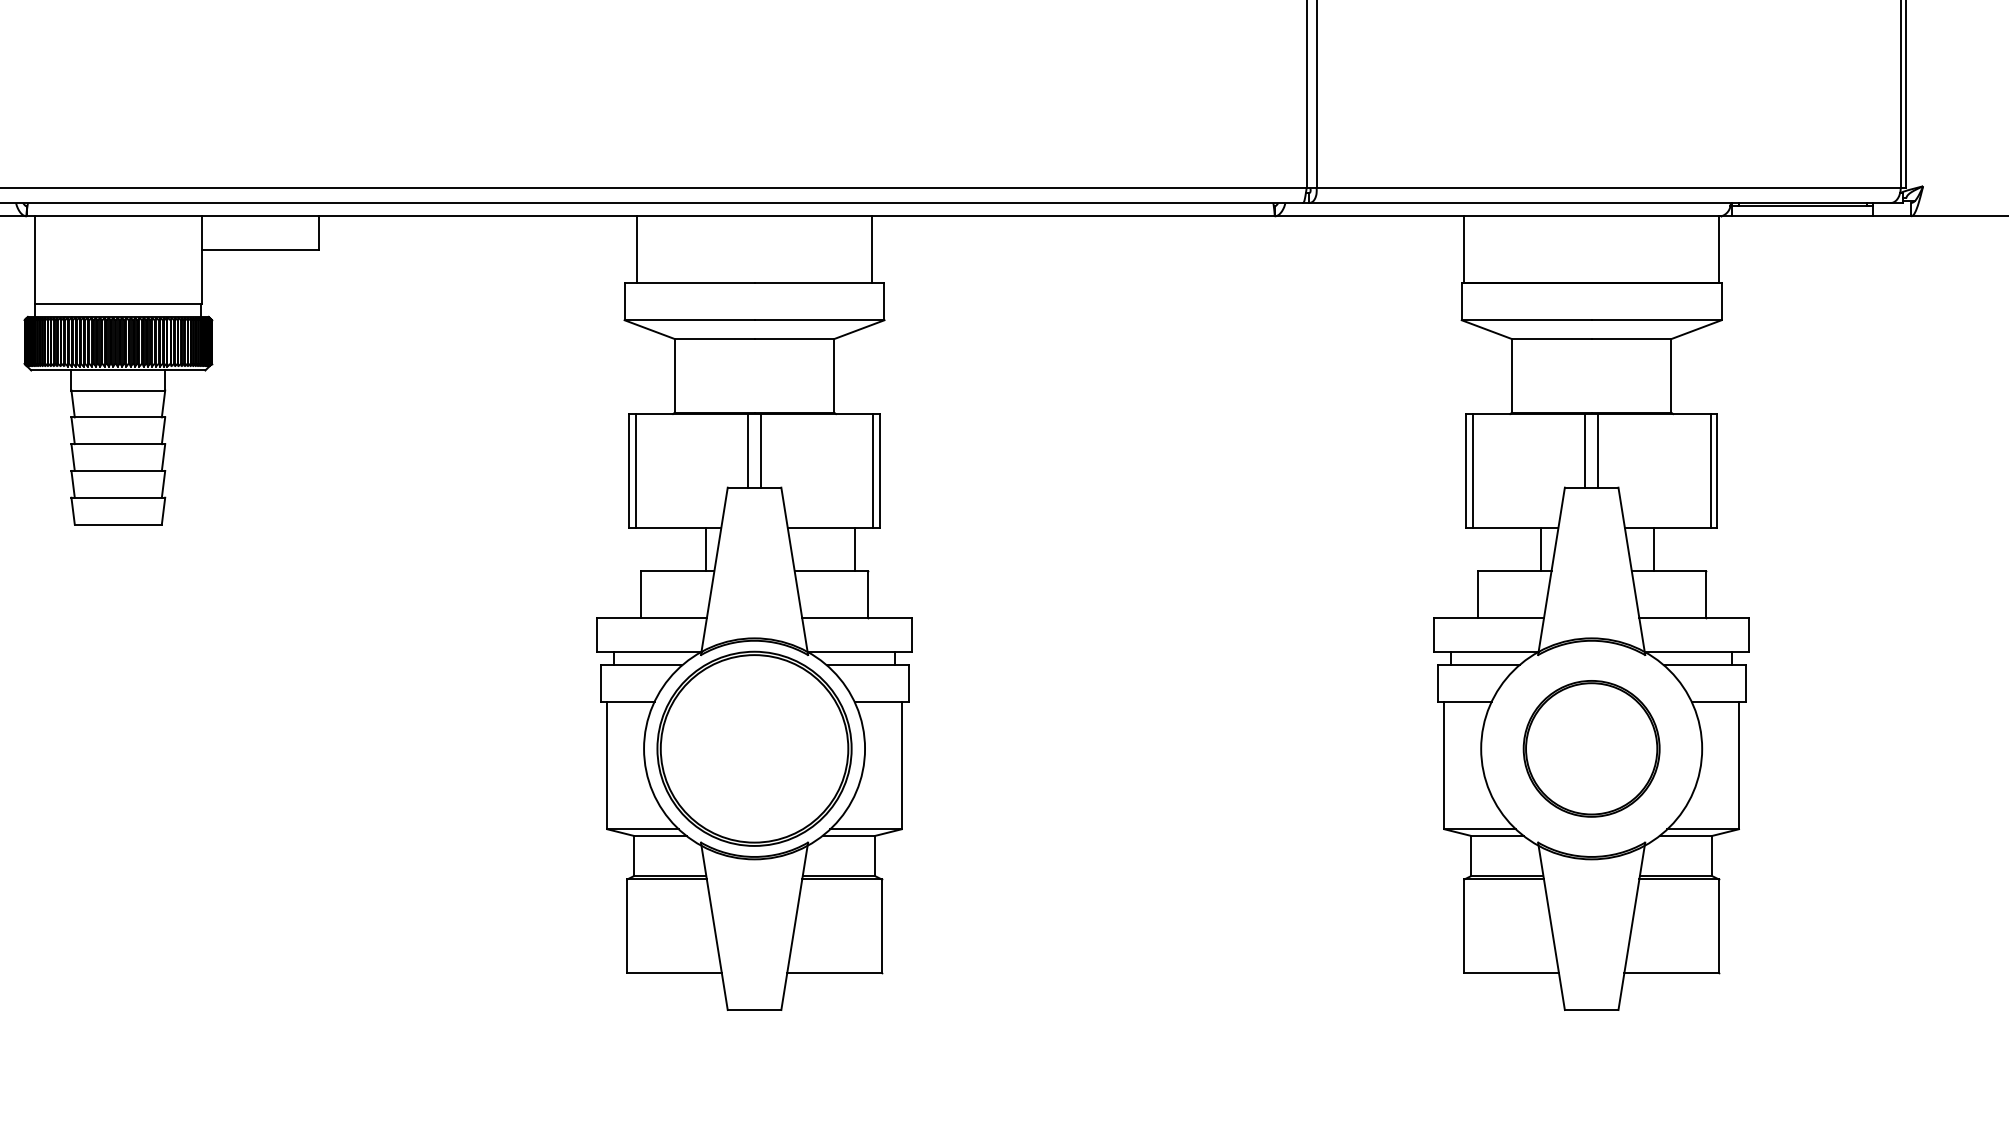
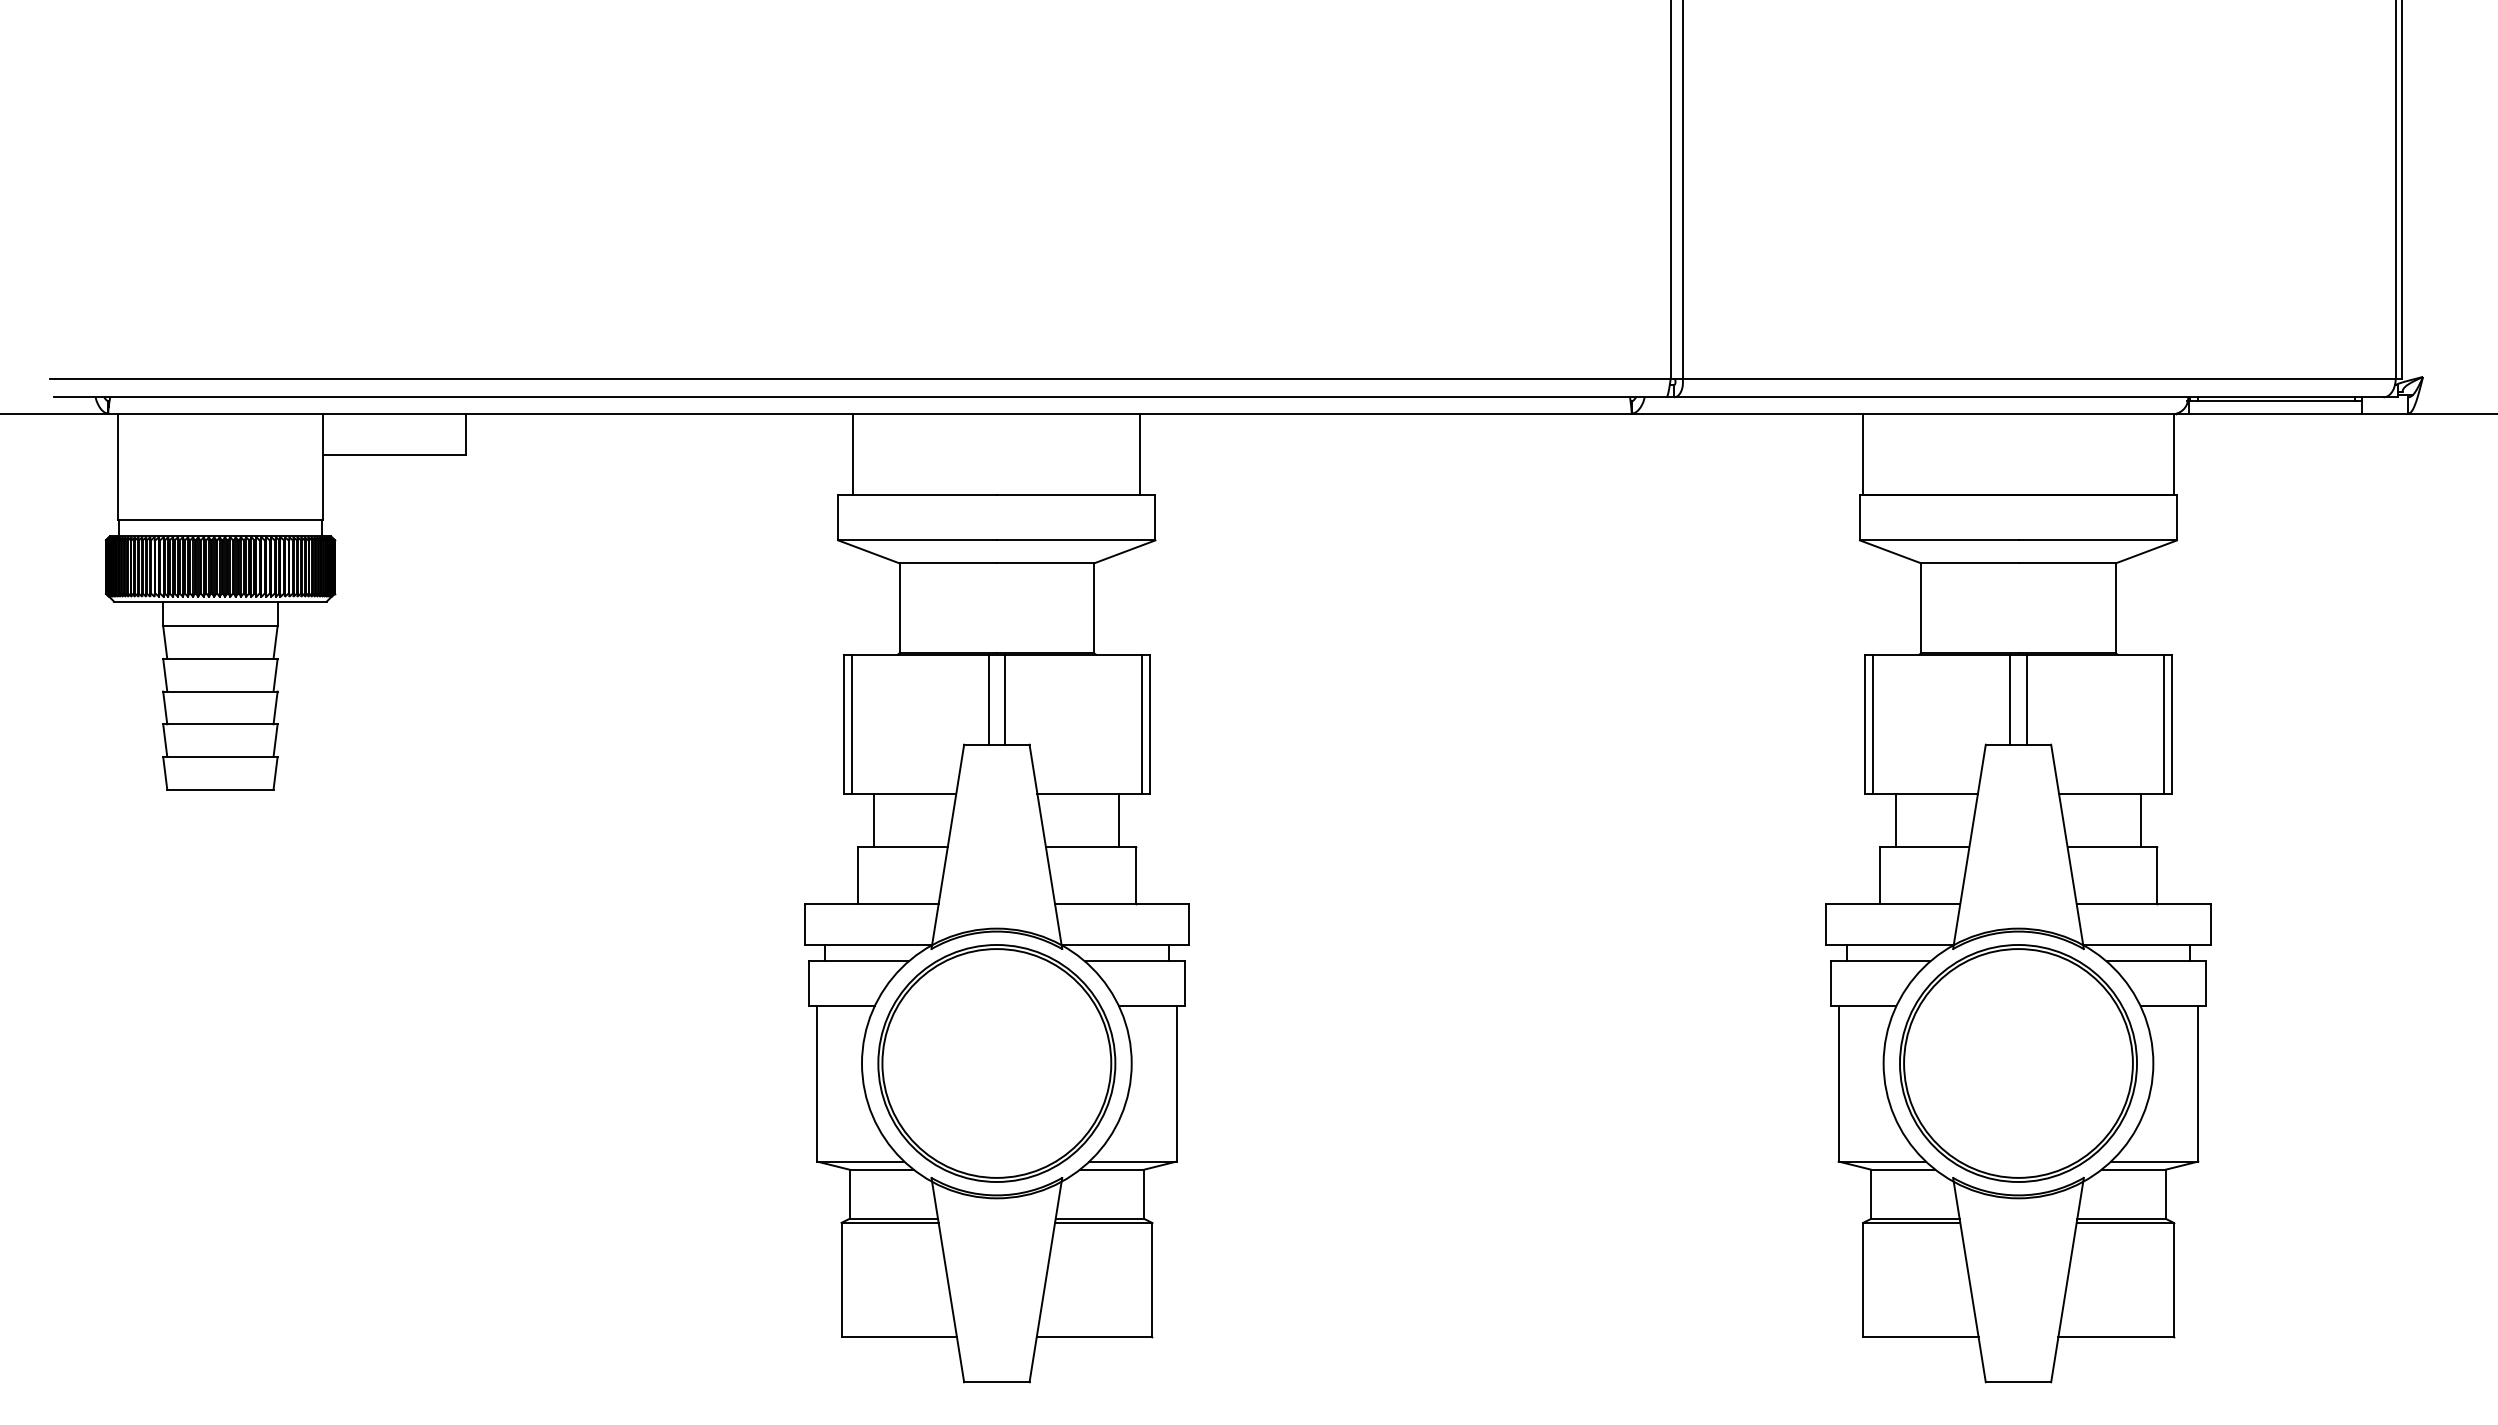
line: (705, 548) -> (874, 819), moved
line: (1540, 548) -> (1895, 819), moved
line: (1654, 548) -> (2141, 819), moved
part: (1591, 748) -> (2018, 1063), size x1.43

